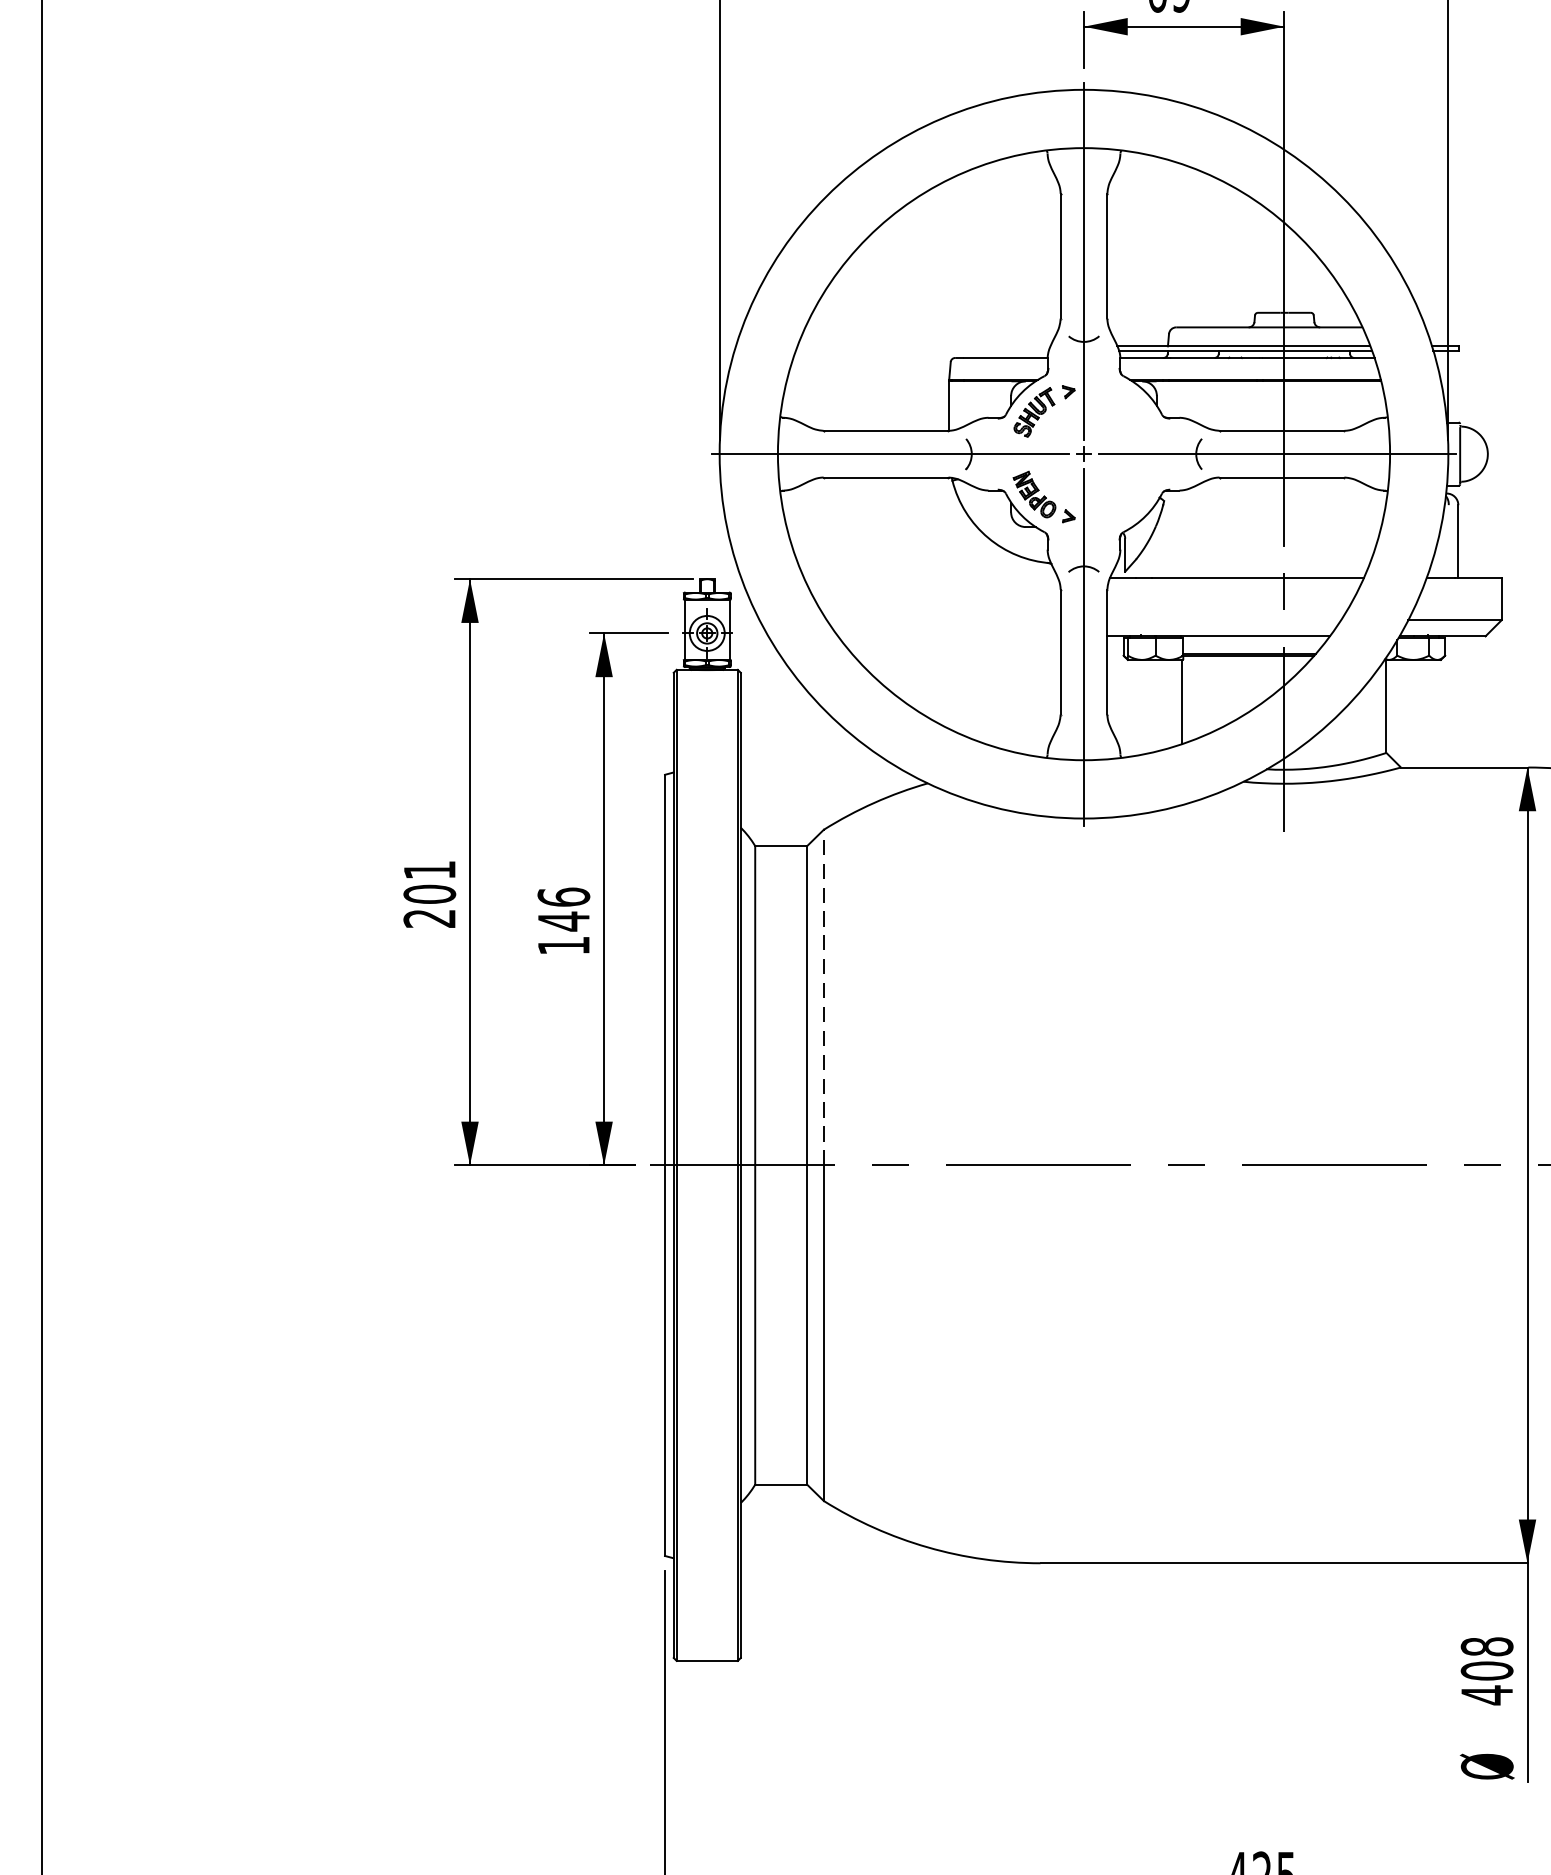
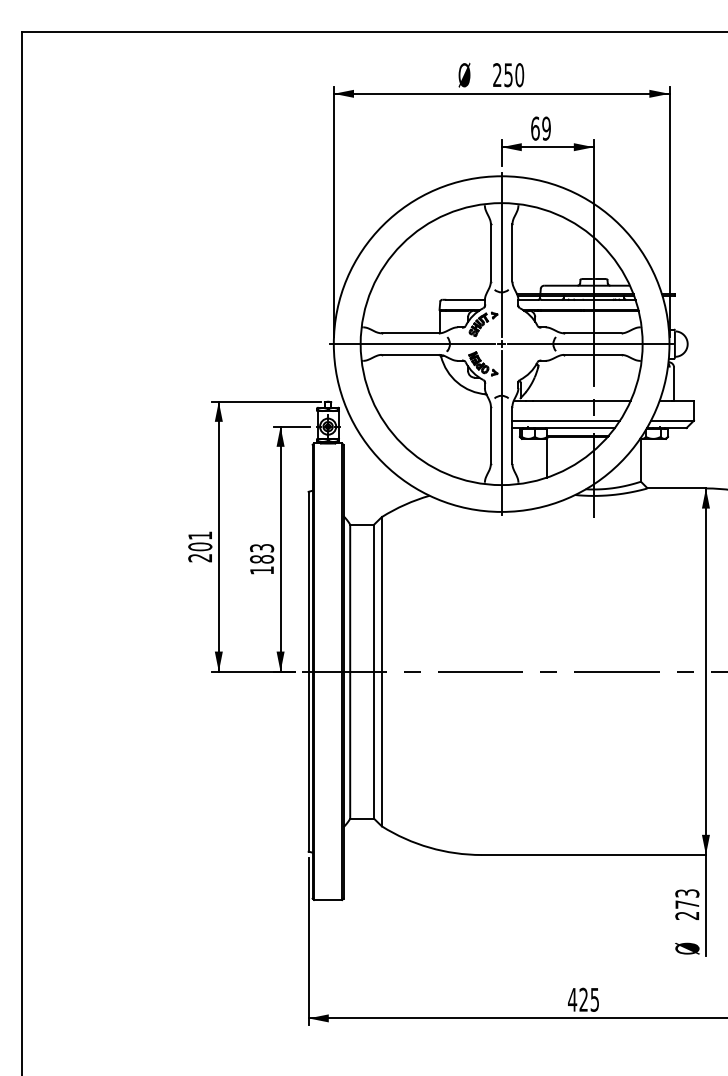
line: (1224, 620) -> (566, 420), added
text: (564, 908) -> (262, 553), 146 -> 183
line: (823, 995) -> (381, 593), dashed -> solid
text: (1487, 1670) -> (687, 904), 408 -> 273

